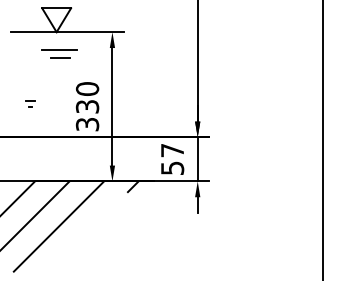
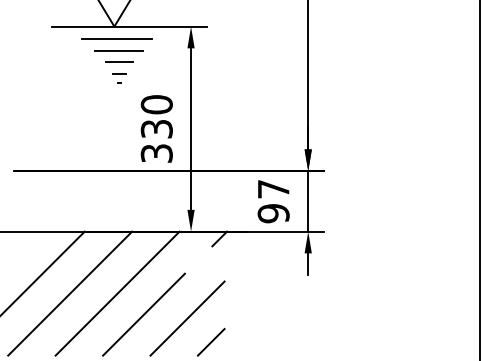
line: (58, 41) -> (116, 39), added
part: (30, 103) -> (119, 77), moved
text: (171, 168) -> (272, 213), 57 -> 97
line: (77, 241) -> (143, 314), added
line: (109, 244) -> (187, 318), added
line: (126, 261) -> (210, 341), added

